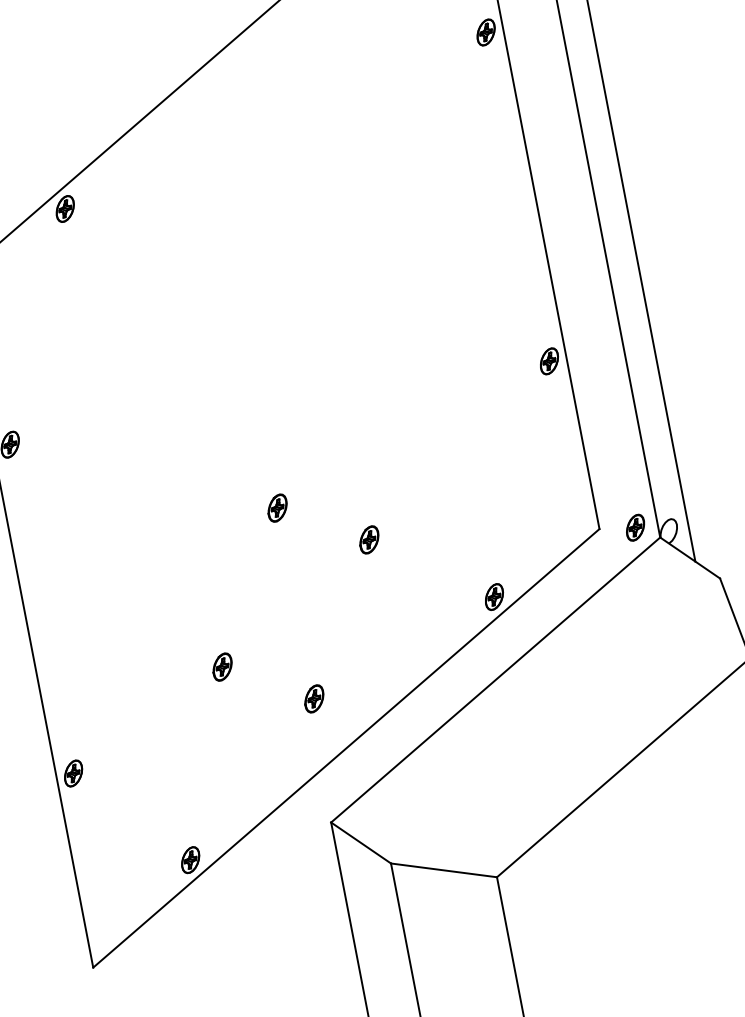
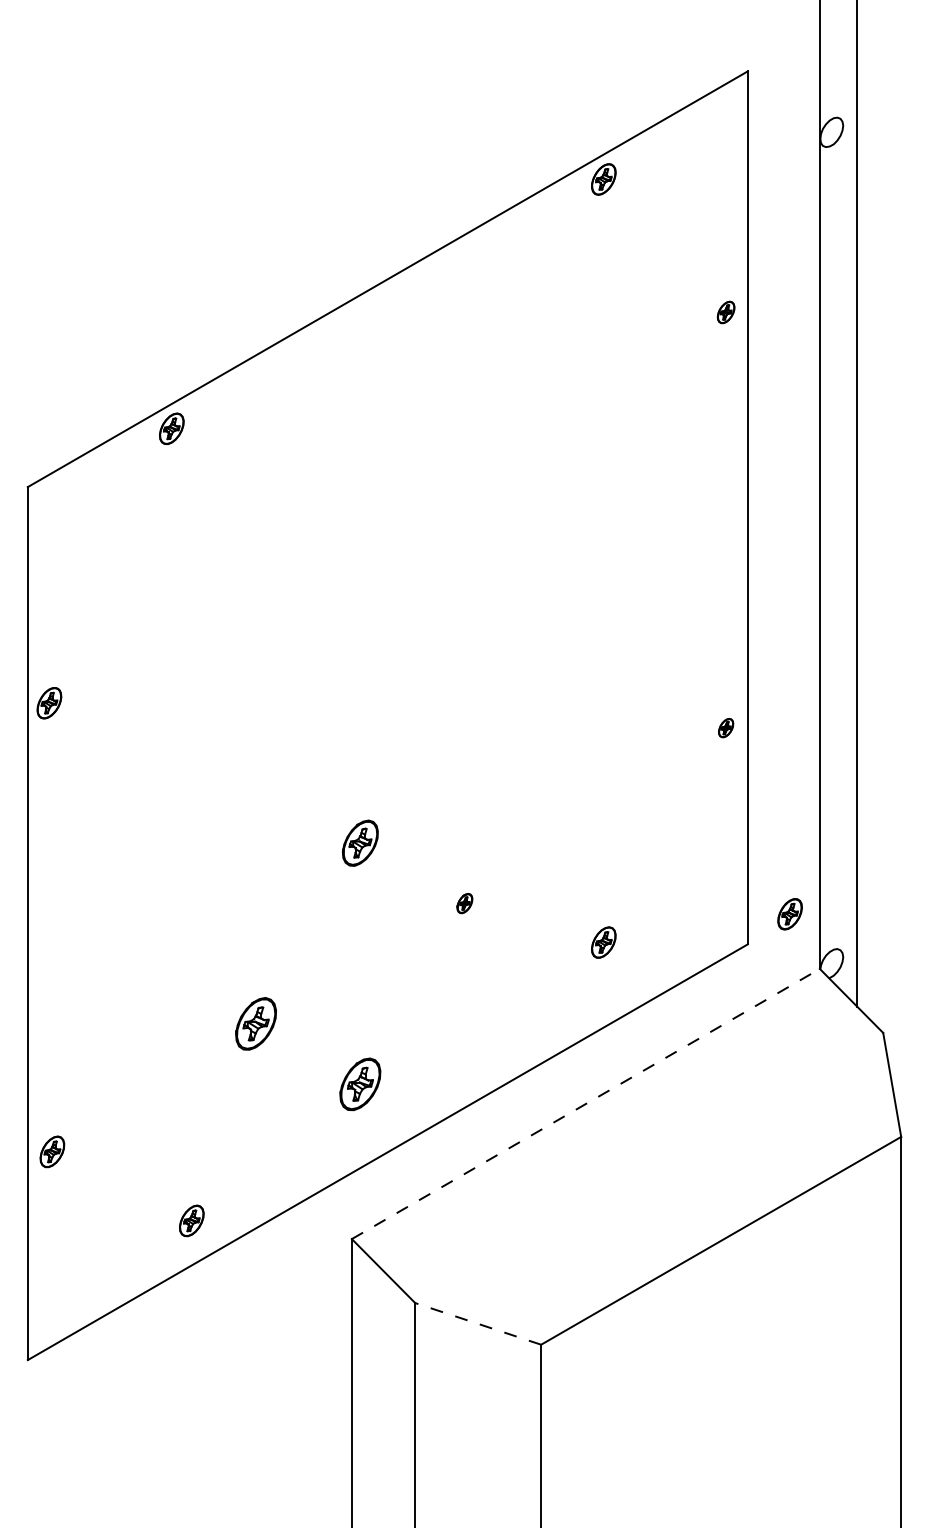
part: (485, 32) -> (725, 312), size x0.7
part: (548, 360) -> (725, 727), size x0.6
part: (277, 508) -> (360, 843), size x1.4
part: (635, 528) -> (789, 914), moved
part: (369, 539) -> (464, 903), size x0.6
part: (494, 597) -> (603, 942), moved
part: (222, 667) -> (255, 1024), size x1.6
line: (496, 679) -> (586, 1103), solid -> dashed
part: (314, 698) -> (360, 1084), size x1.6
part: (73, 773) -> (52, 1151), moved
part: (190, 859) -> (191, 1220), moved
line: (443, 870) -> (477, 1323), solid -> dashed

